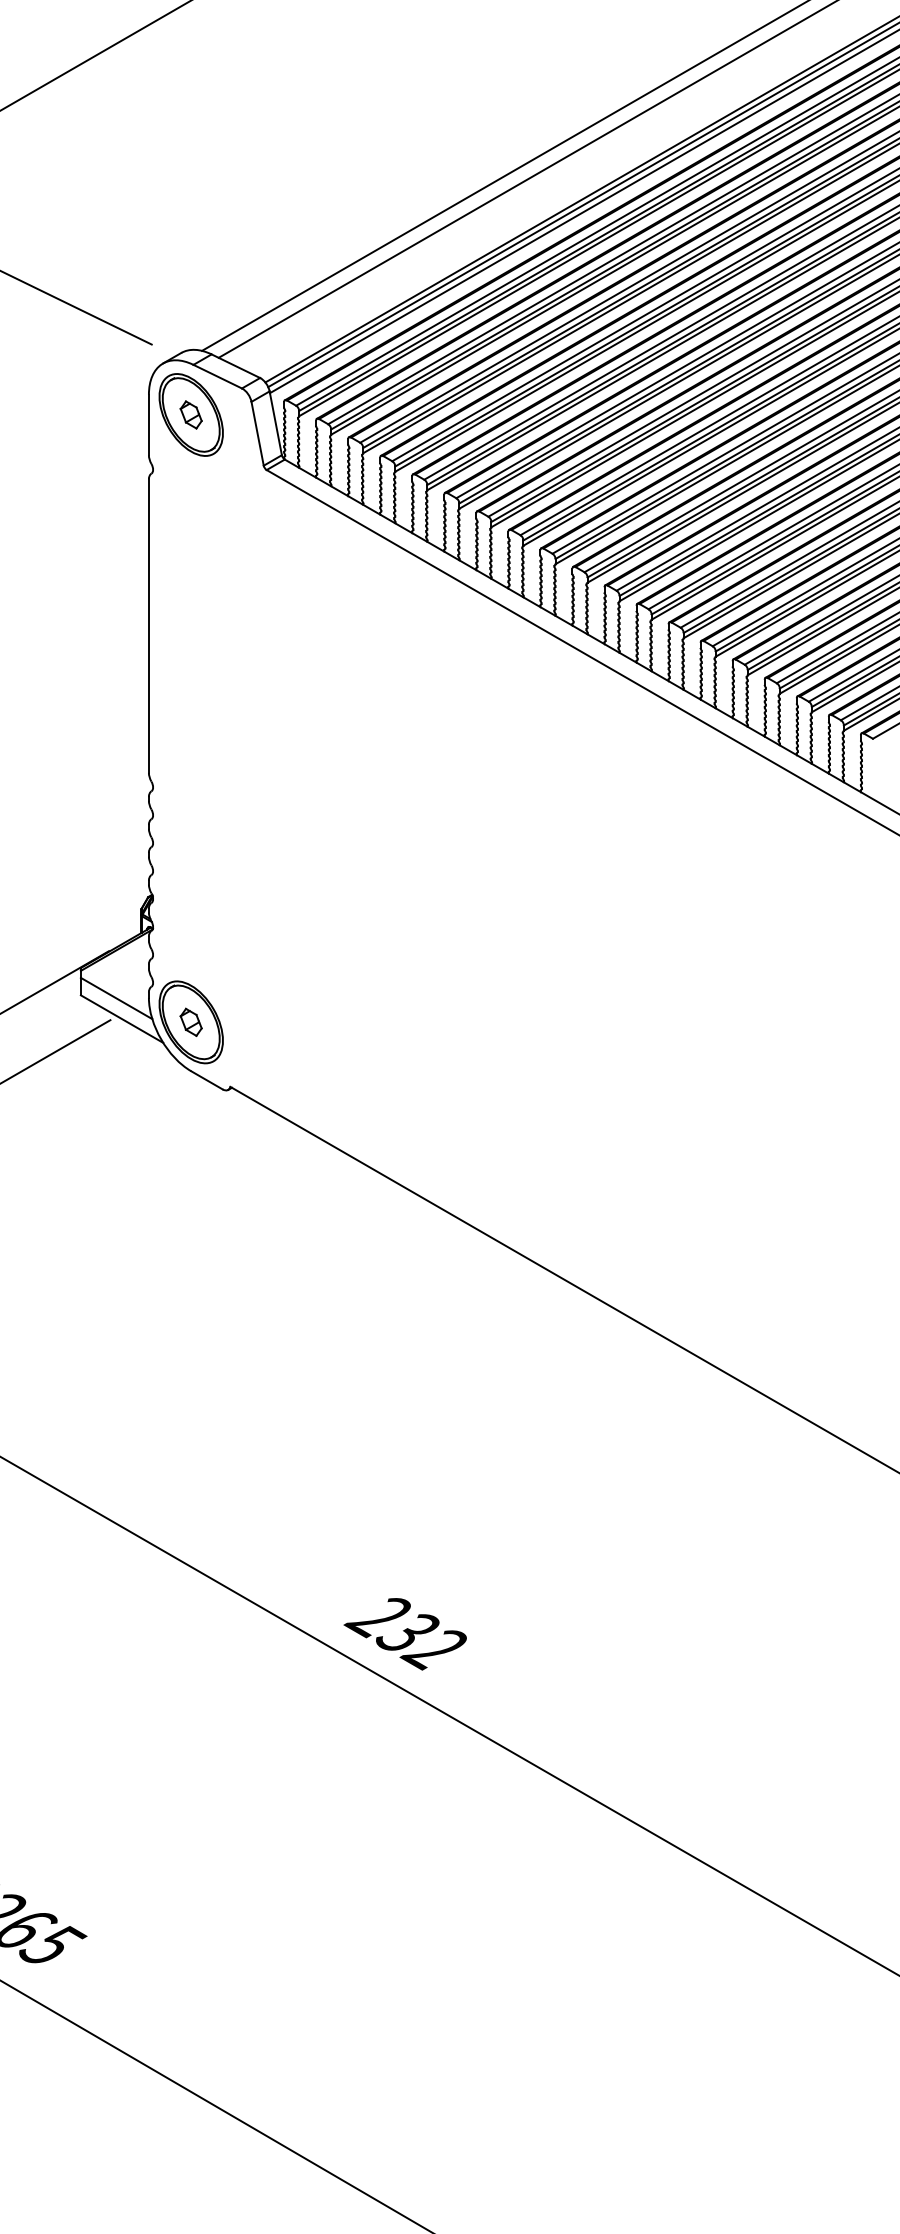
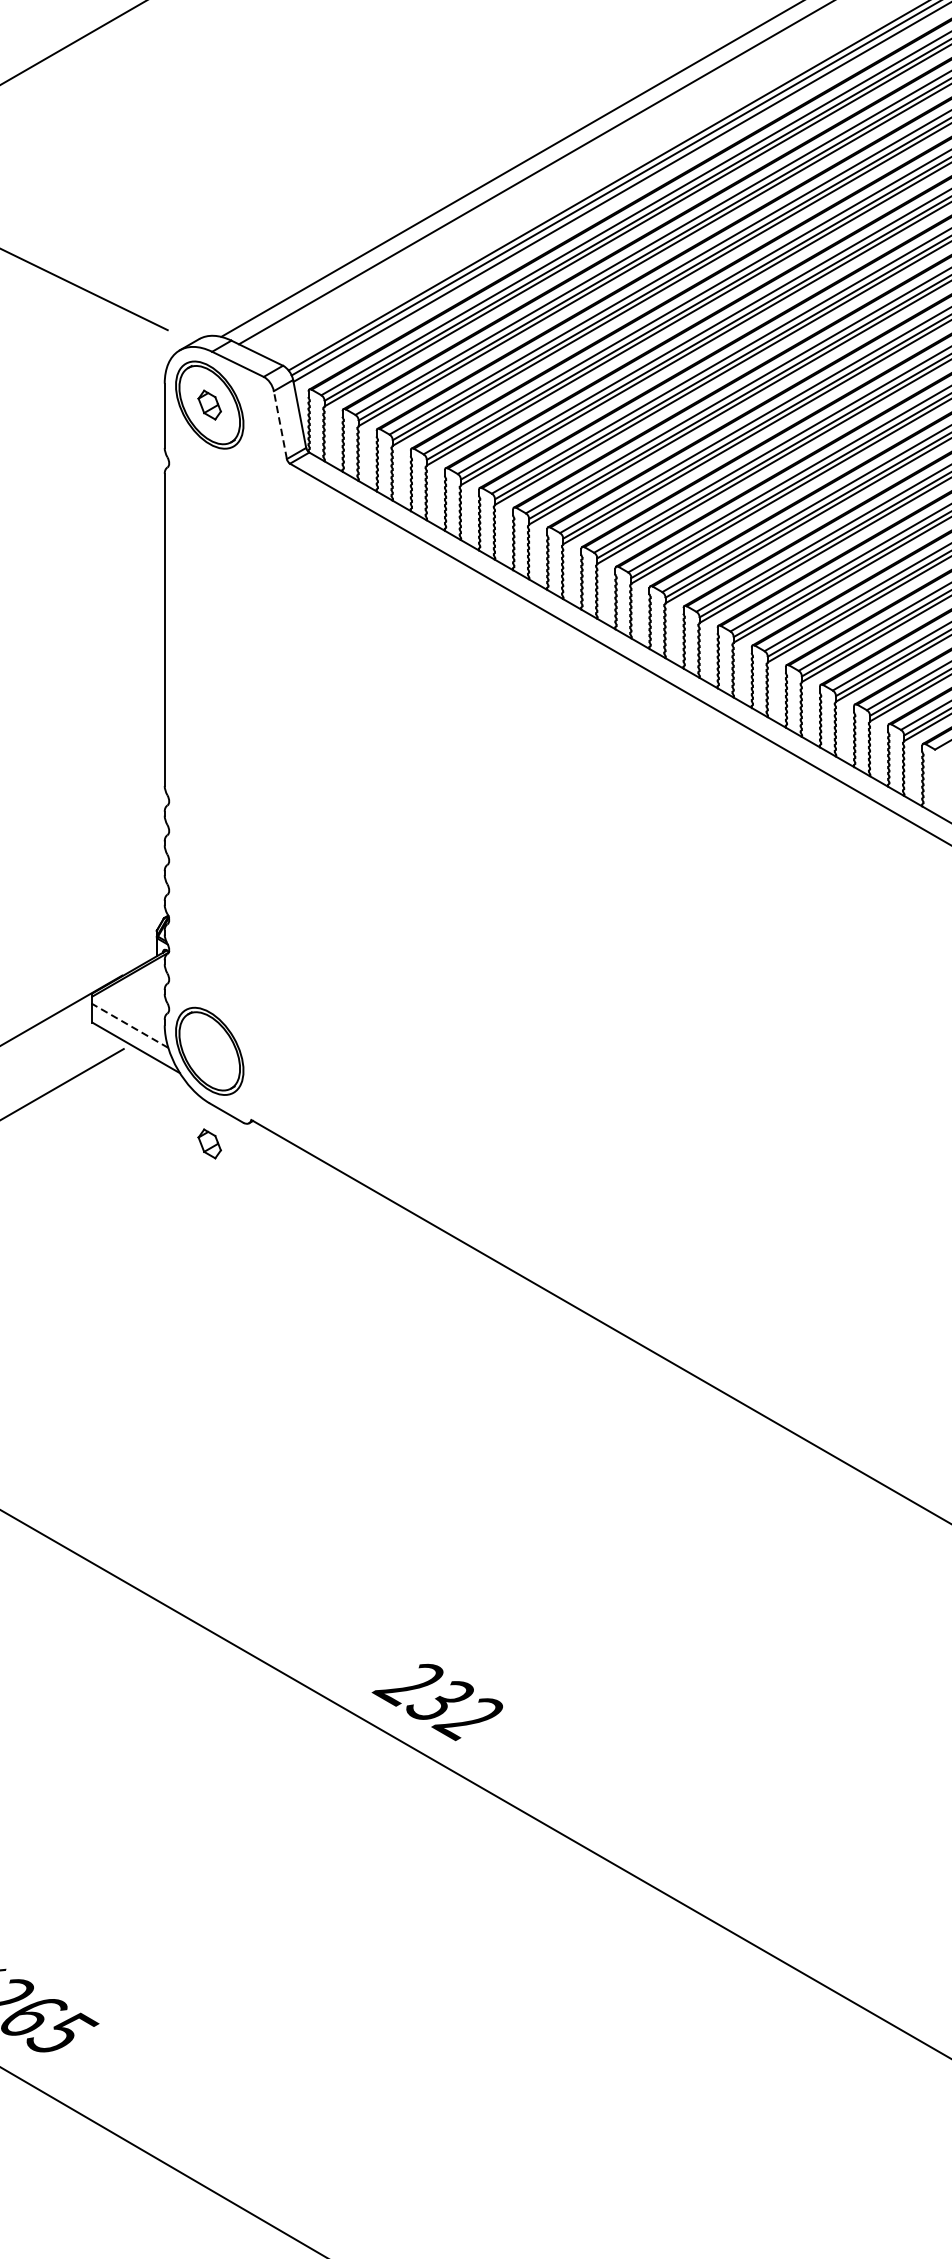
line: (257, 433) -> (280, 424), solid -> dashed
line: (116, 998) -> (130, 1025), solid -> dashed
part: (190, 1021) -> (208, 1143), moved

